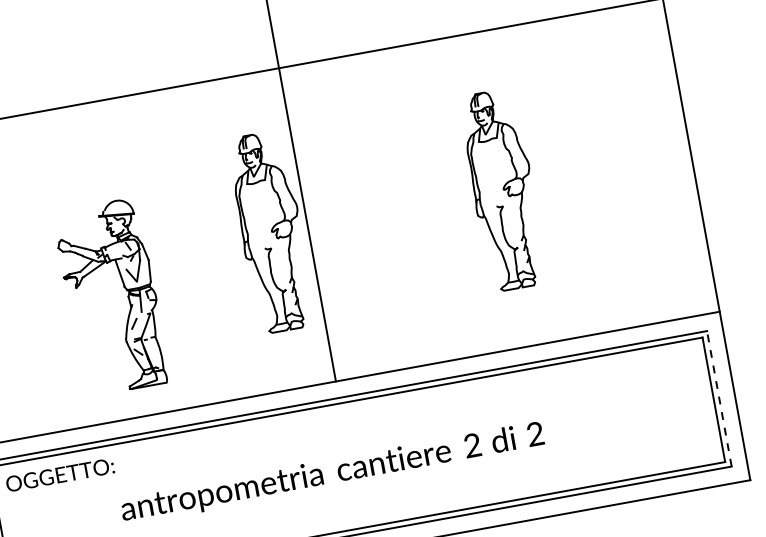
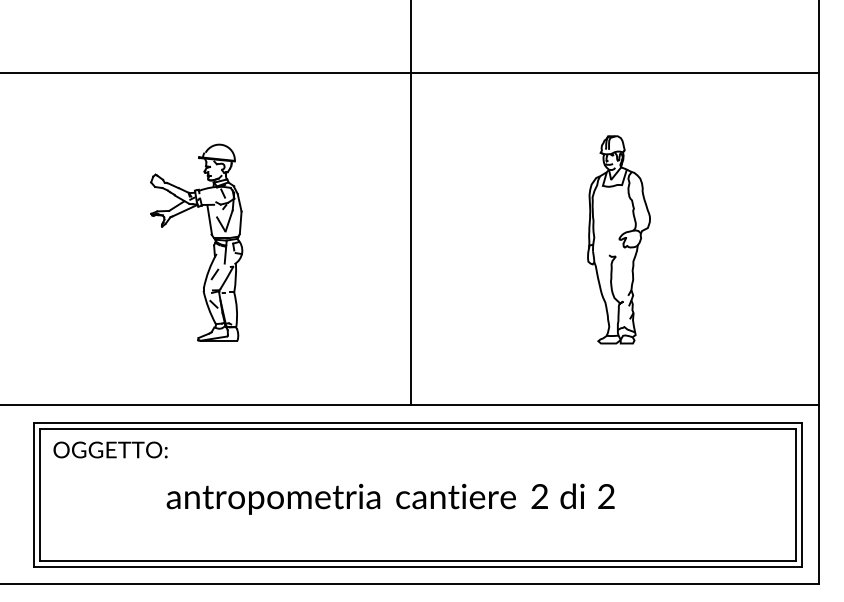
part: (270, 231) -> (372, 239), removed
part: (123, 286) -> (210, 234), moved
line: (719, 398) -> (802, 494), dashed -> solid

